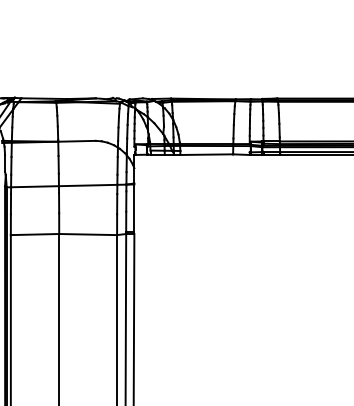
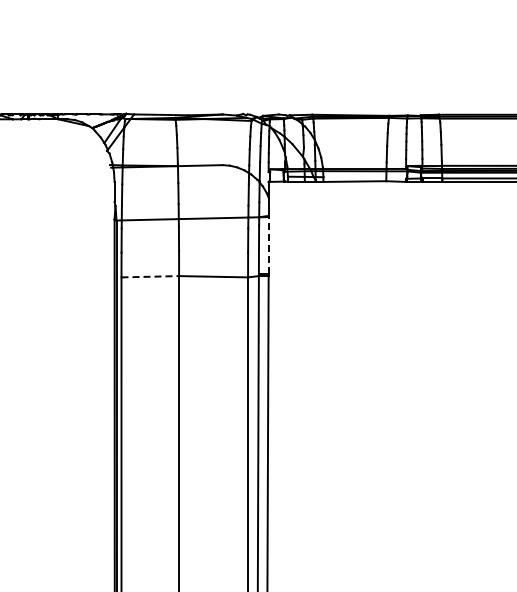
line: (134, 208) -> (268, 245), solid -> dashed
line: (35, 234) -> (150, 276), solid -> dashed

